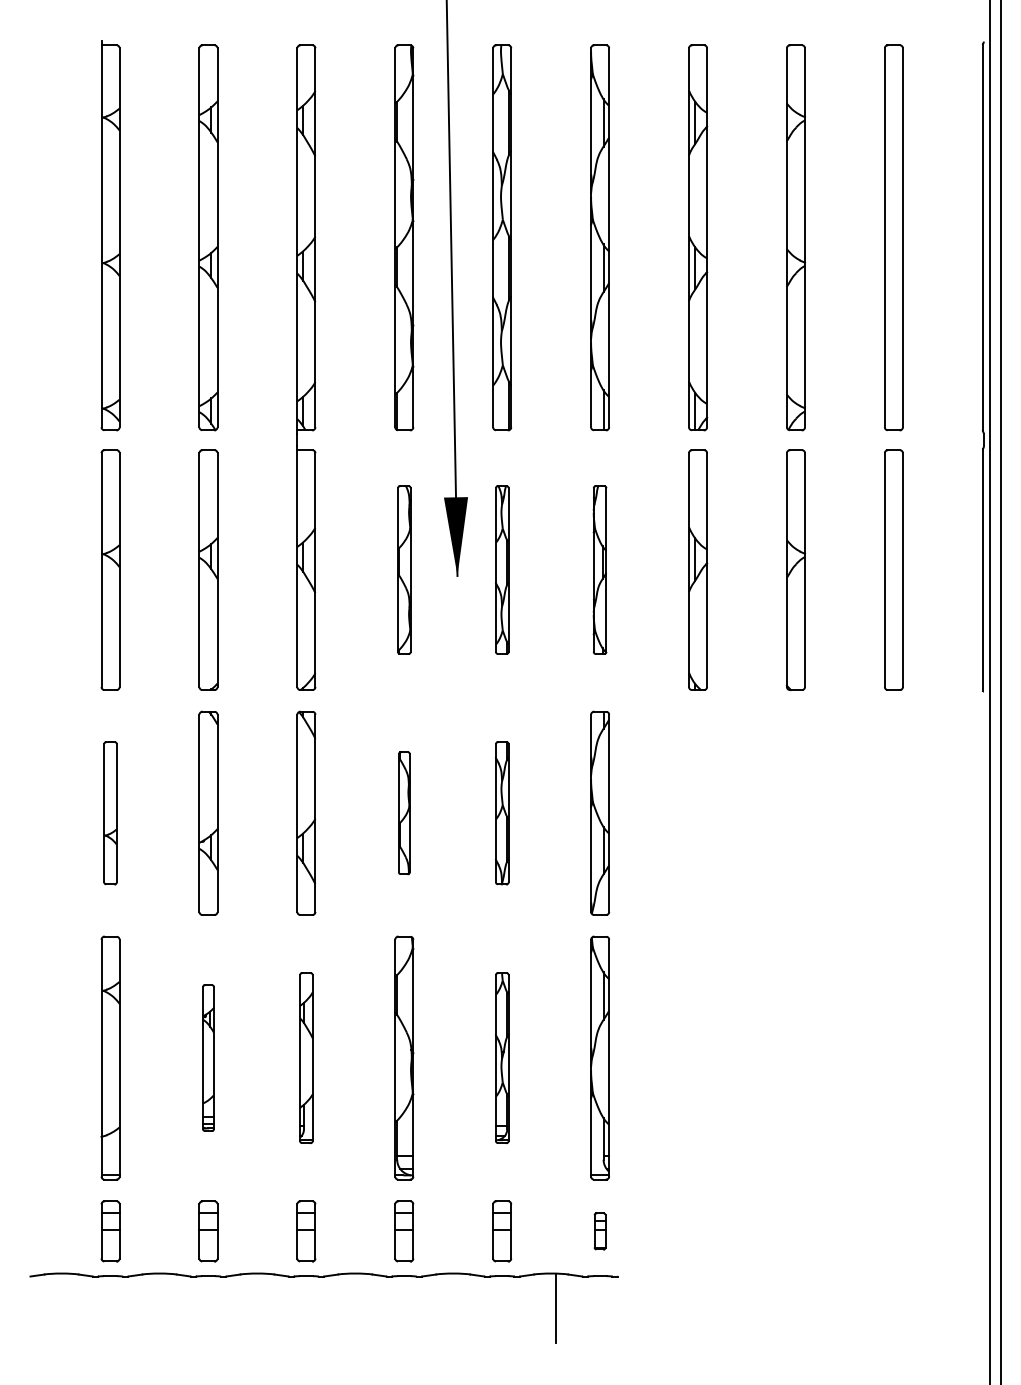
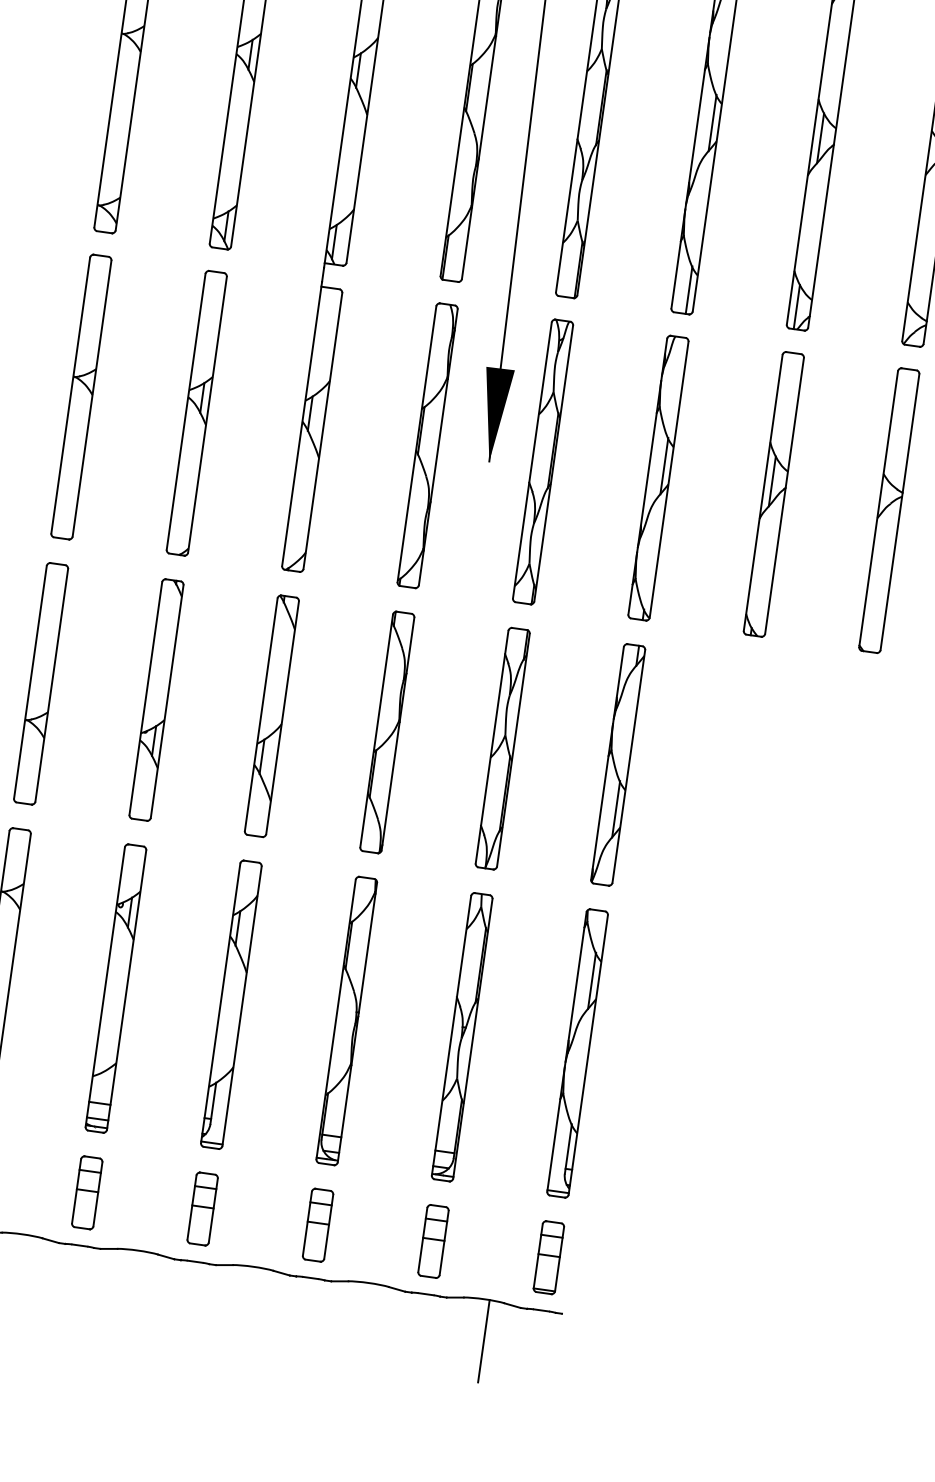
part: (404, 569) -> (427, 445), size x1.43
part: (502, 569) -> (543, 461), size x1.43
part: (599, 569) -> (657, 477), size x1.43
part: (110, 812) -> (41, 682), size x1.43
part: (404, 812) -> (387, 731), size x1.67
part: (502, 812) -> (503, 747), size x1.43
part: (208, 1057) -> (116, 987), size x1.67
part: (306, 1057) -> (231, 1004), size x1.43
part: (502, 1057) -> (462, 1036), size x1.43
part: (599, 1231) -> (548, 1257), size x1.67

